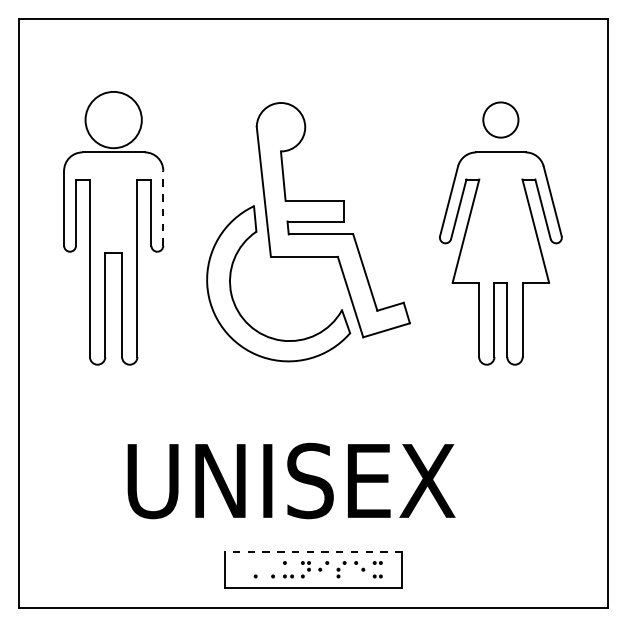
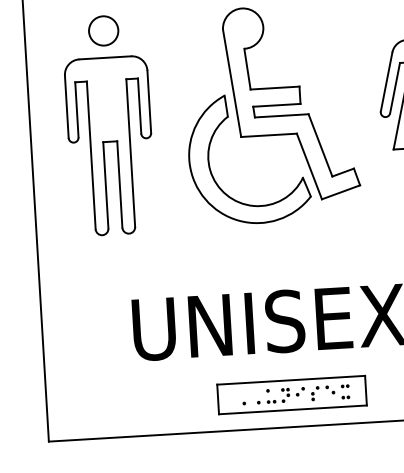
circle: (113, 119) -> (103, 30), size x0.62
line: (163, 207) -> (149, 101), dashed -> solid
line: (313, 551) -> (291, 379), dashed -> solid

